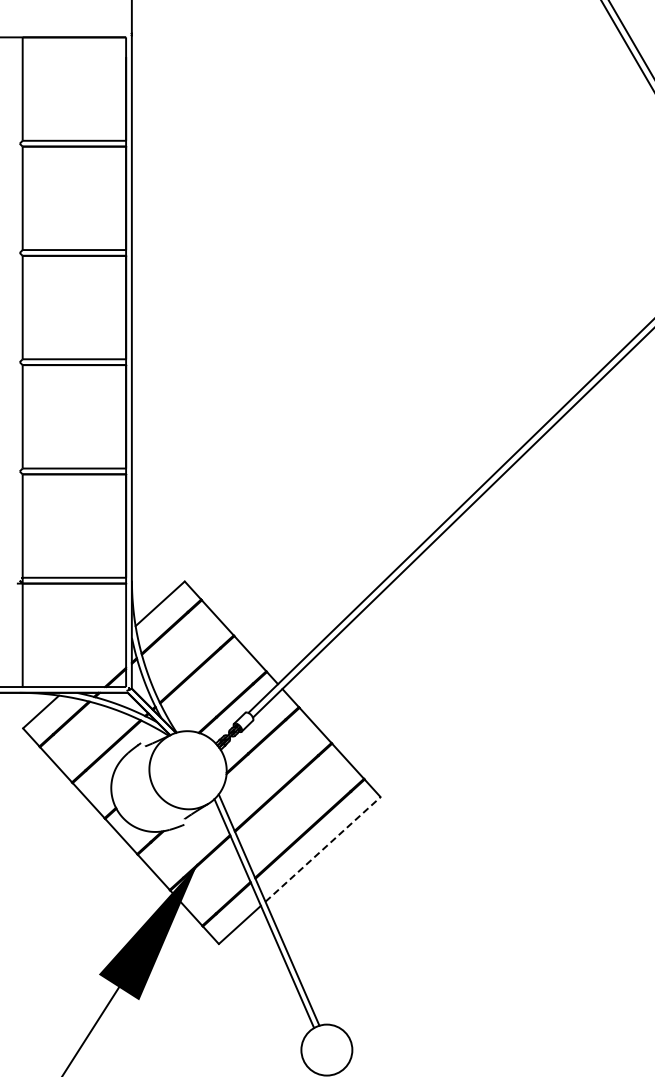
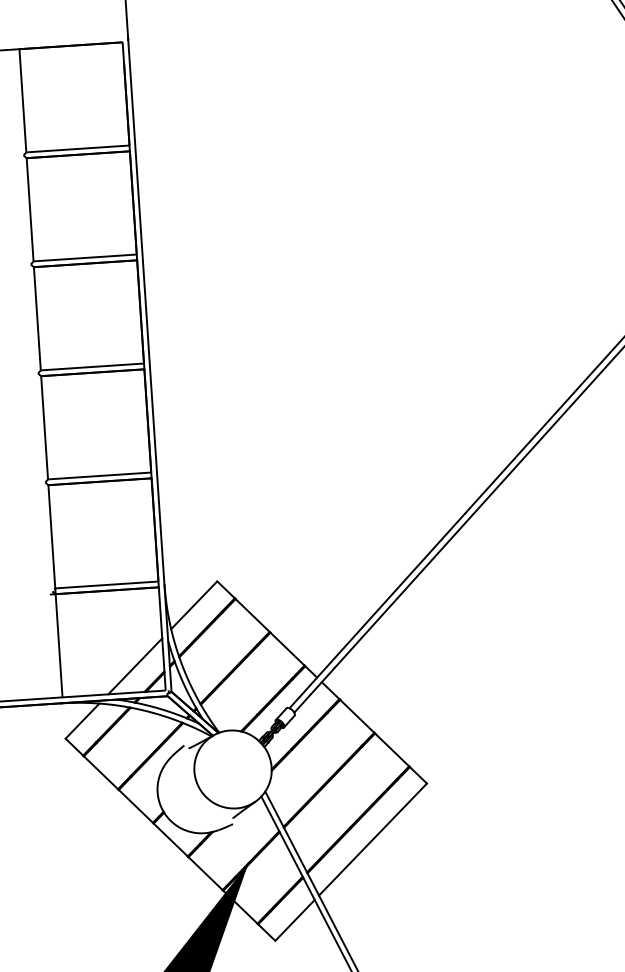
line: (97, 660) -> (135, 665), added
line: (323, 849) -> (373, 839), dashed -> solid

